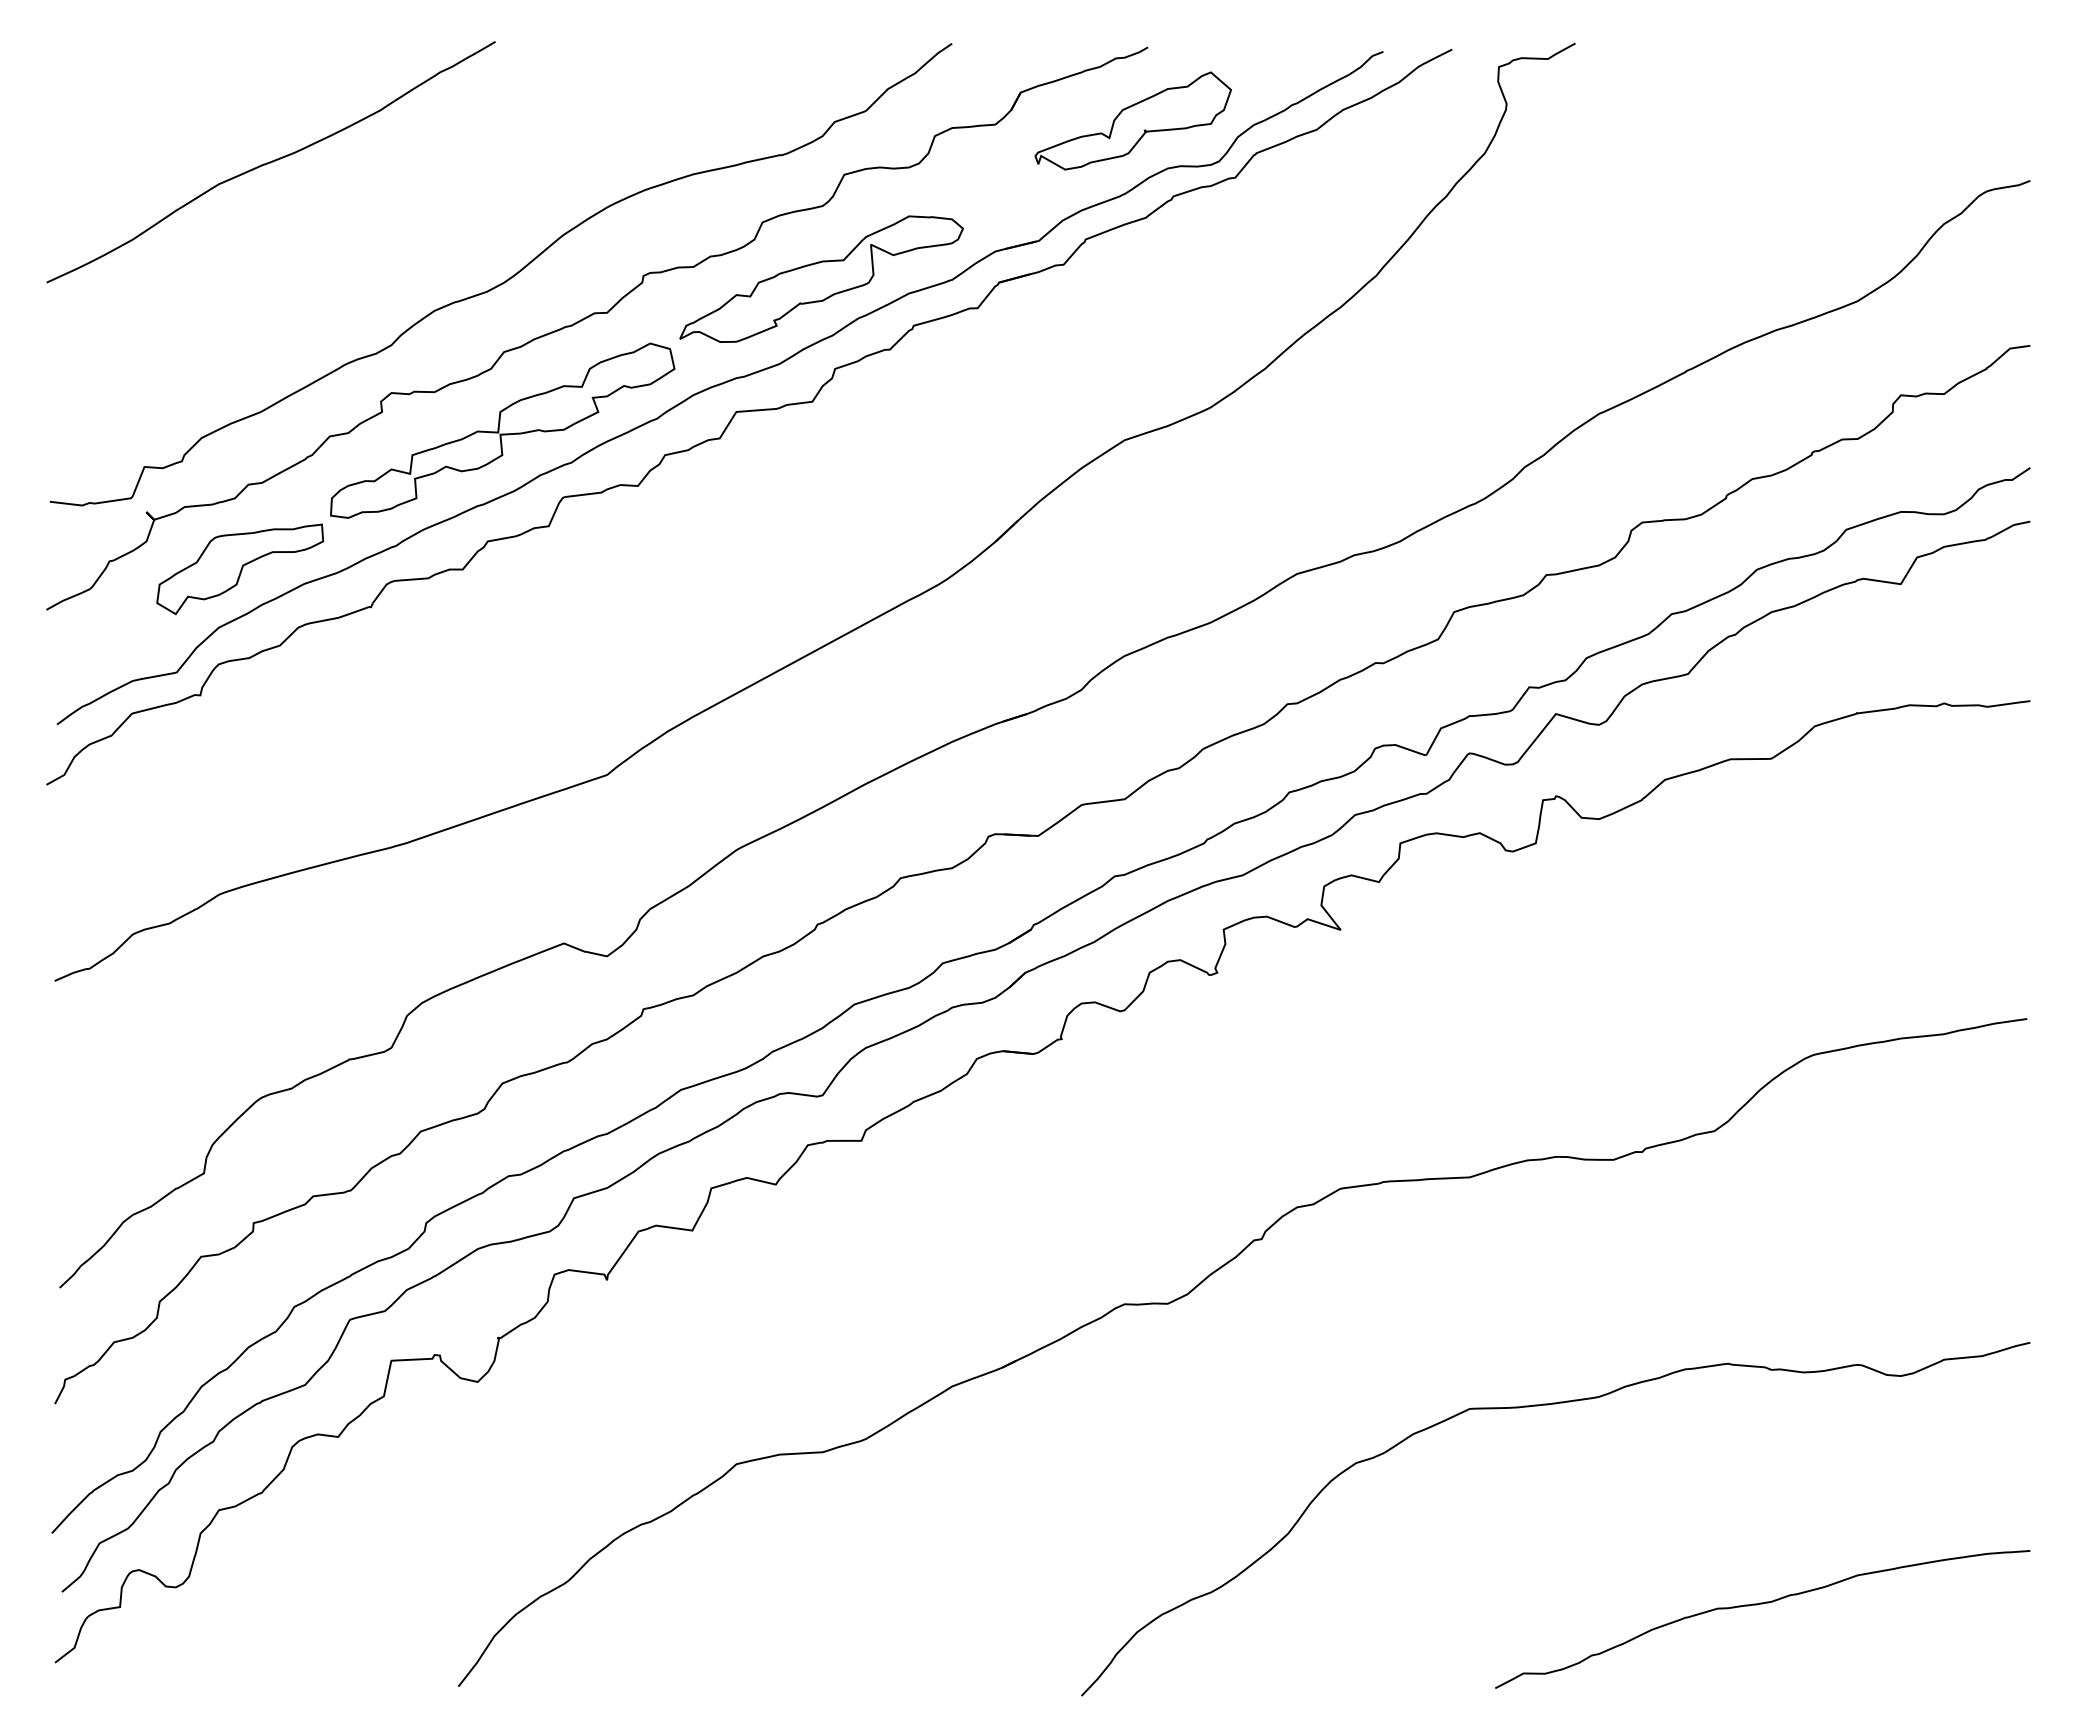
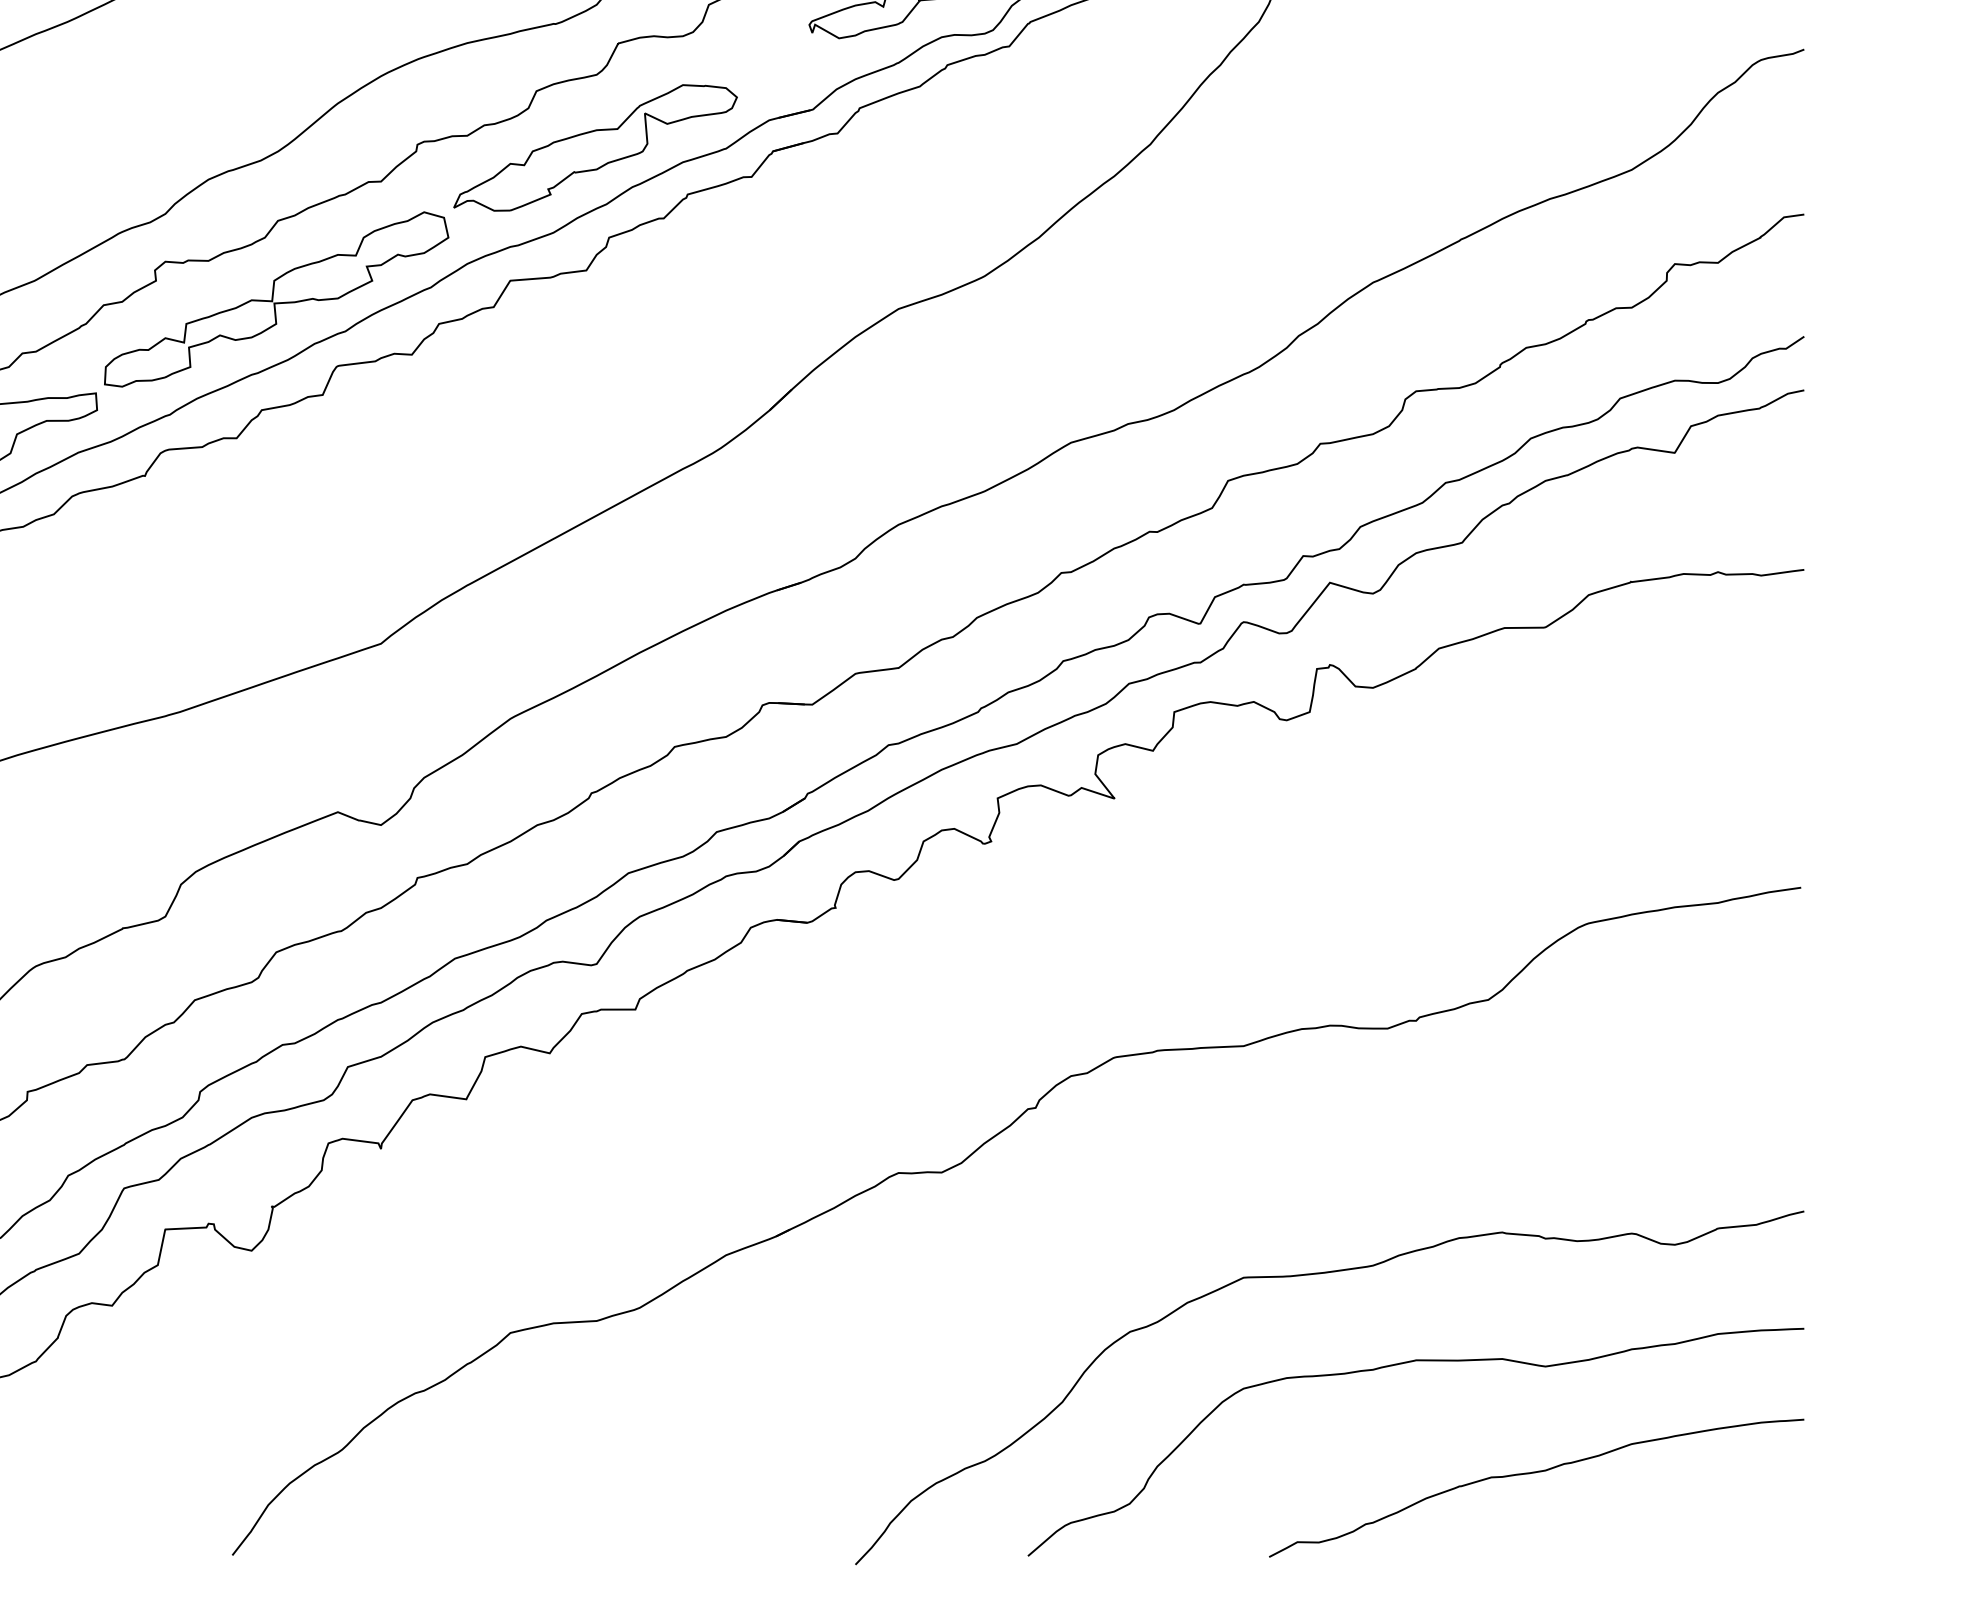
curve: (1624, 1496) -> (1398, 1365), added

